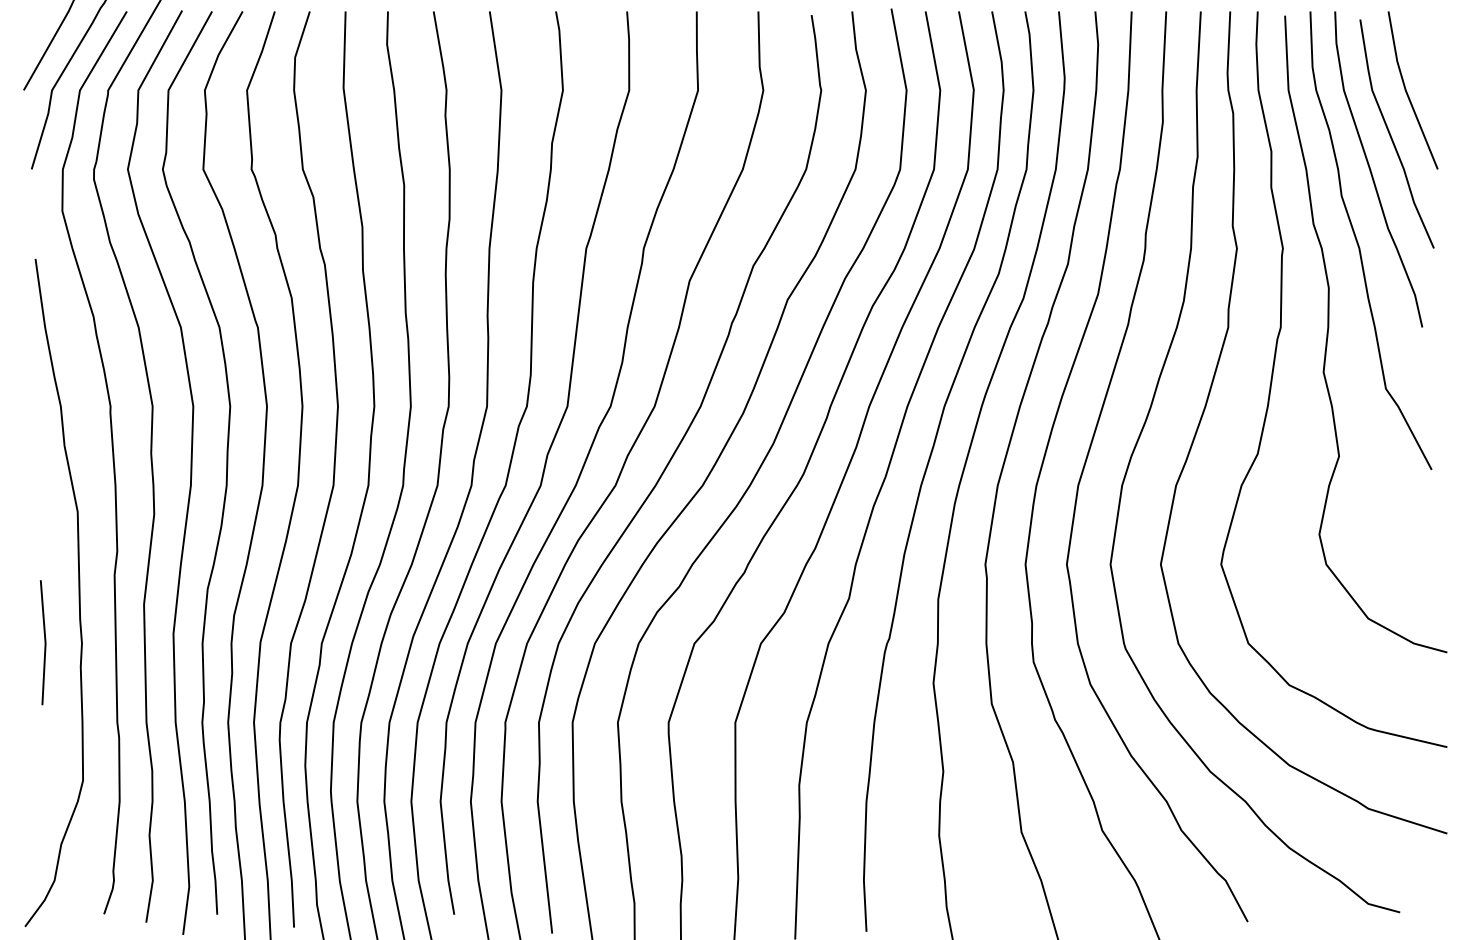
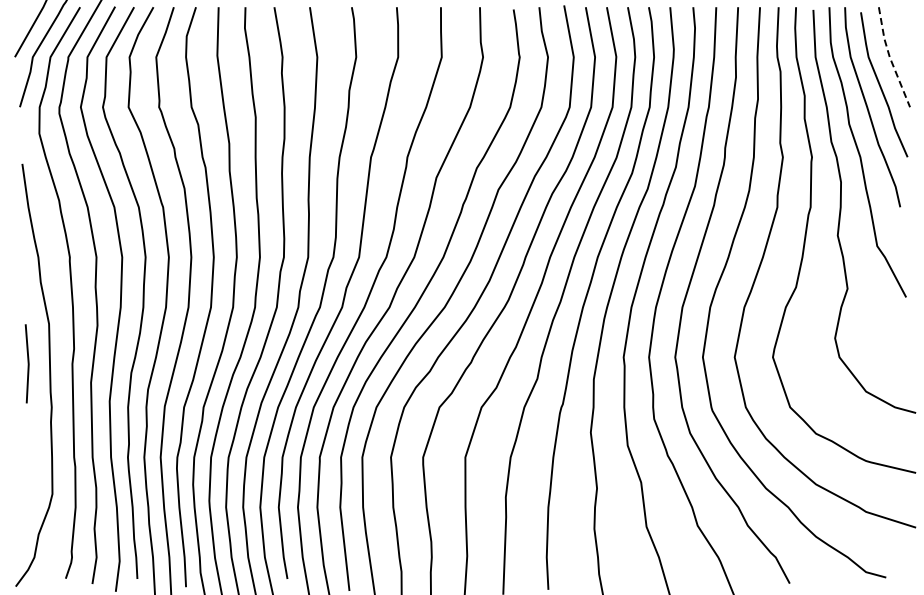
line: (1405, 90) -> (889, 57), solid -> dashed
line: (43, 642) -> (27, 363), moved

